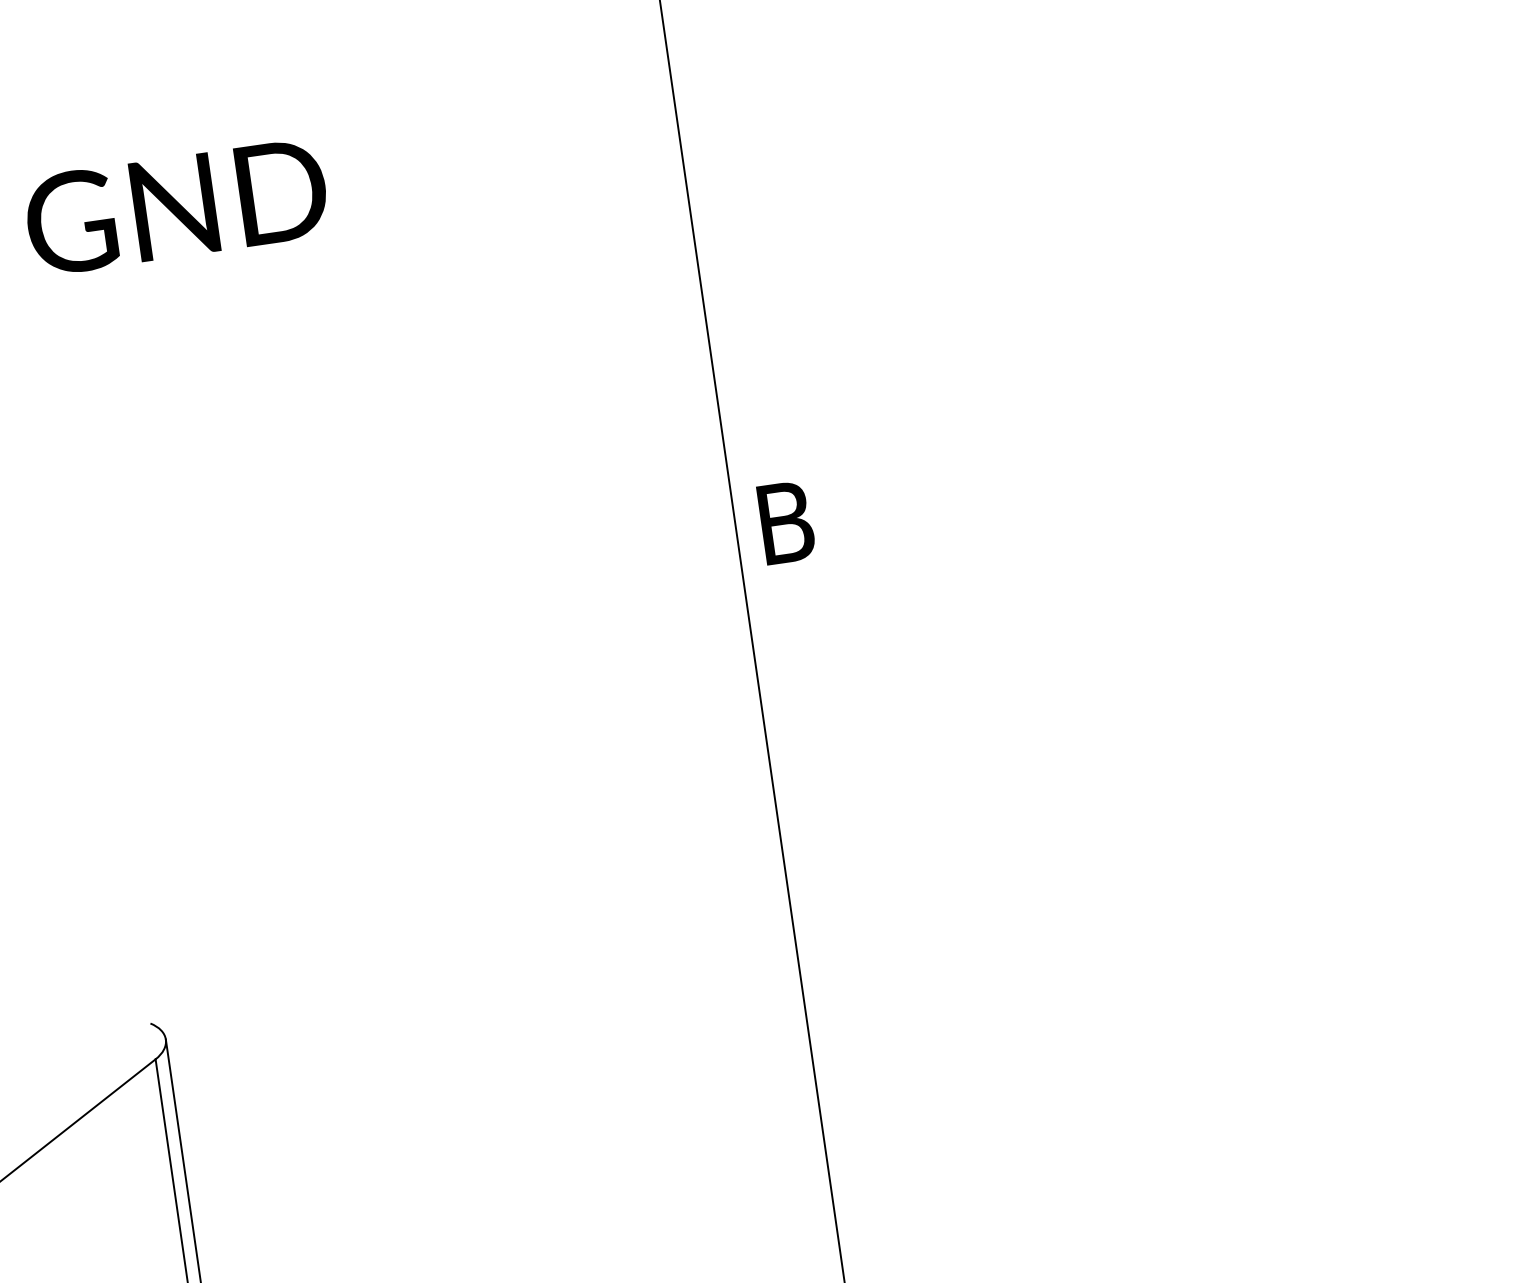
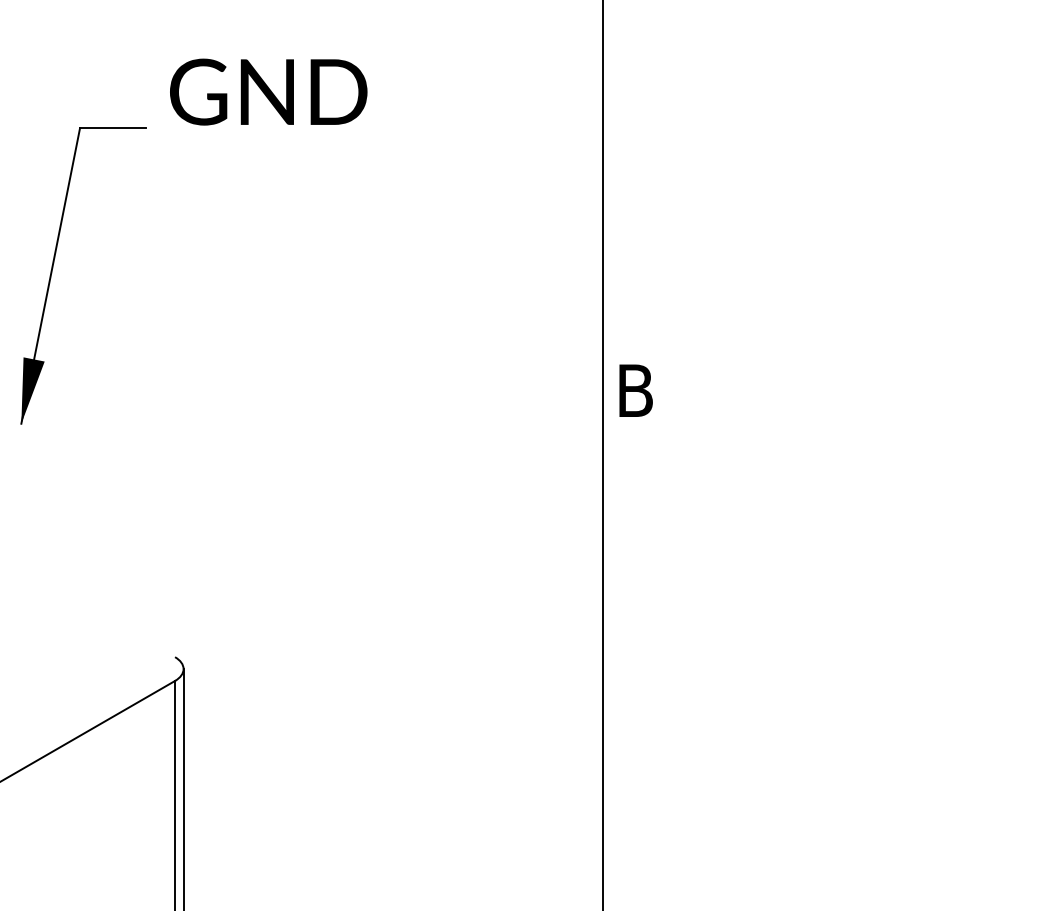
text: (176, 206) -> (268, 91), moved

